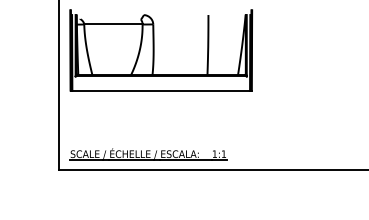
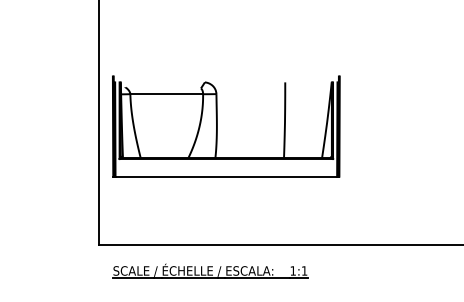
part: (154, 50) -> (217, 126), moved
part: (148, 153) -> (210, 270), moved

